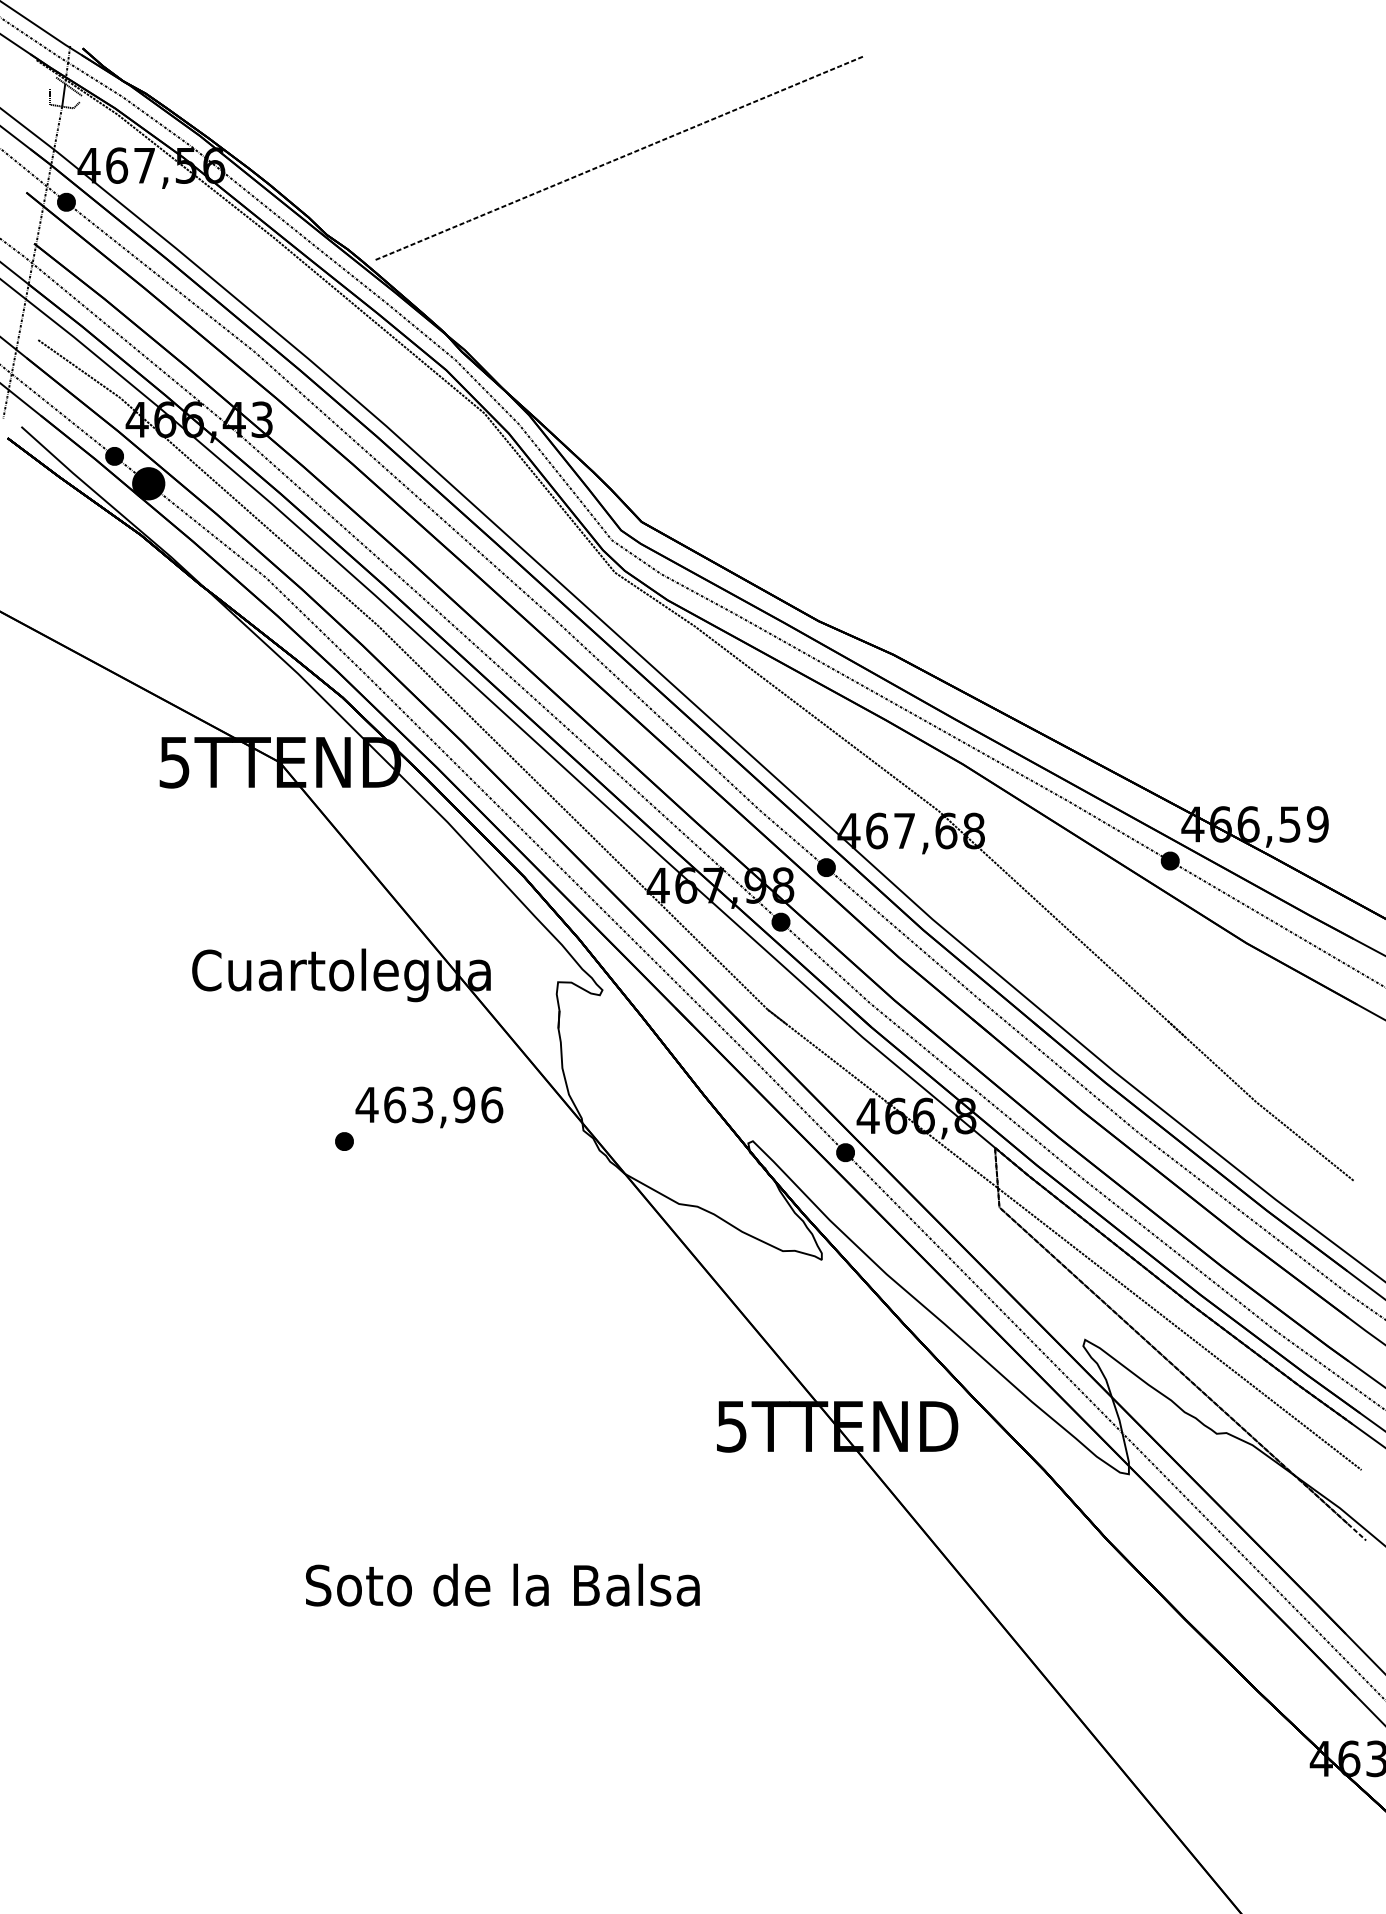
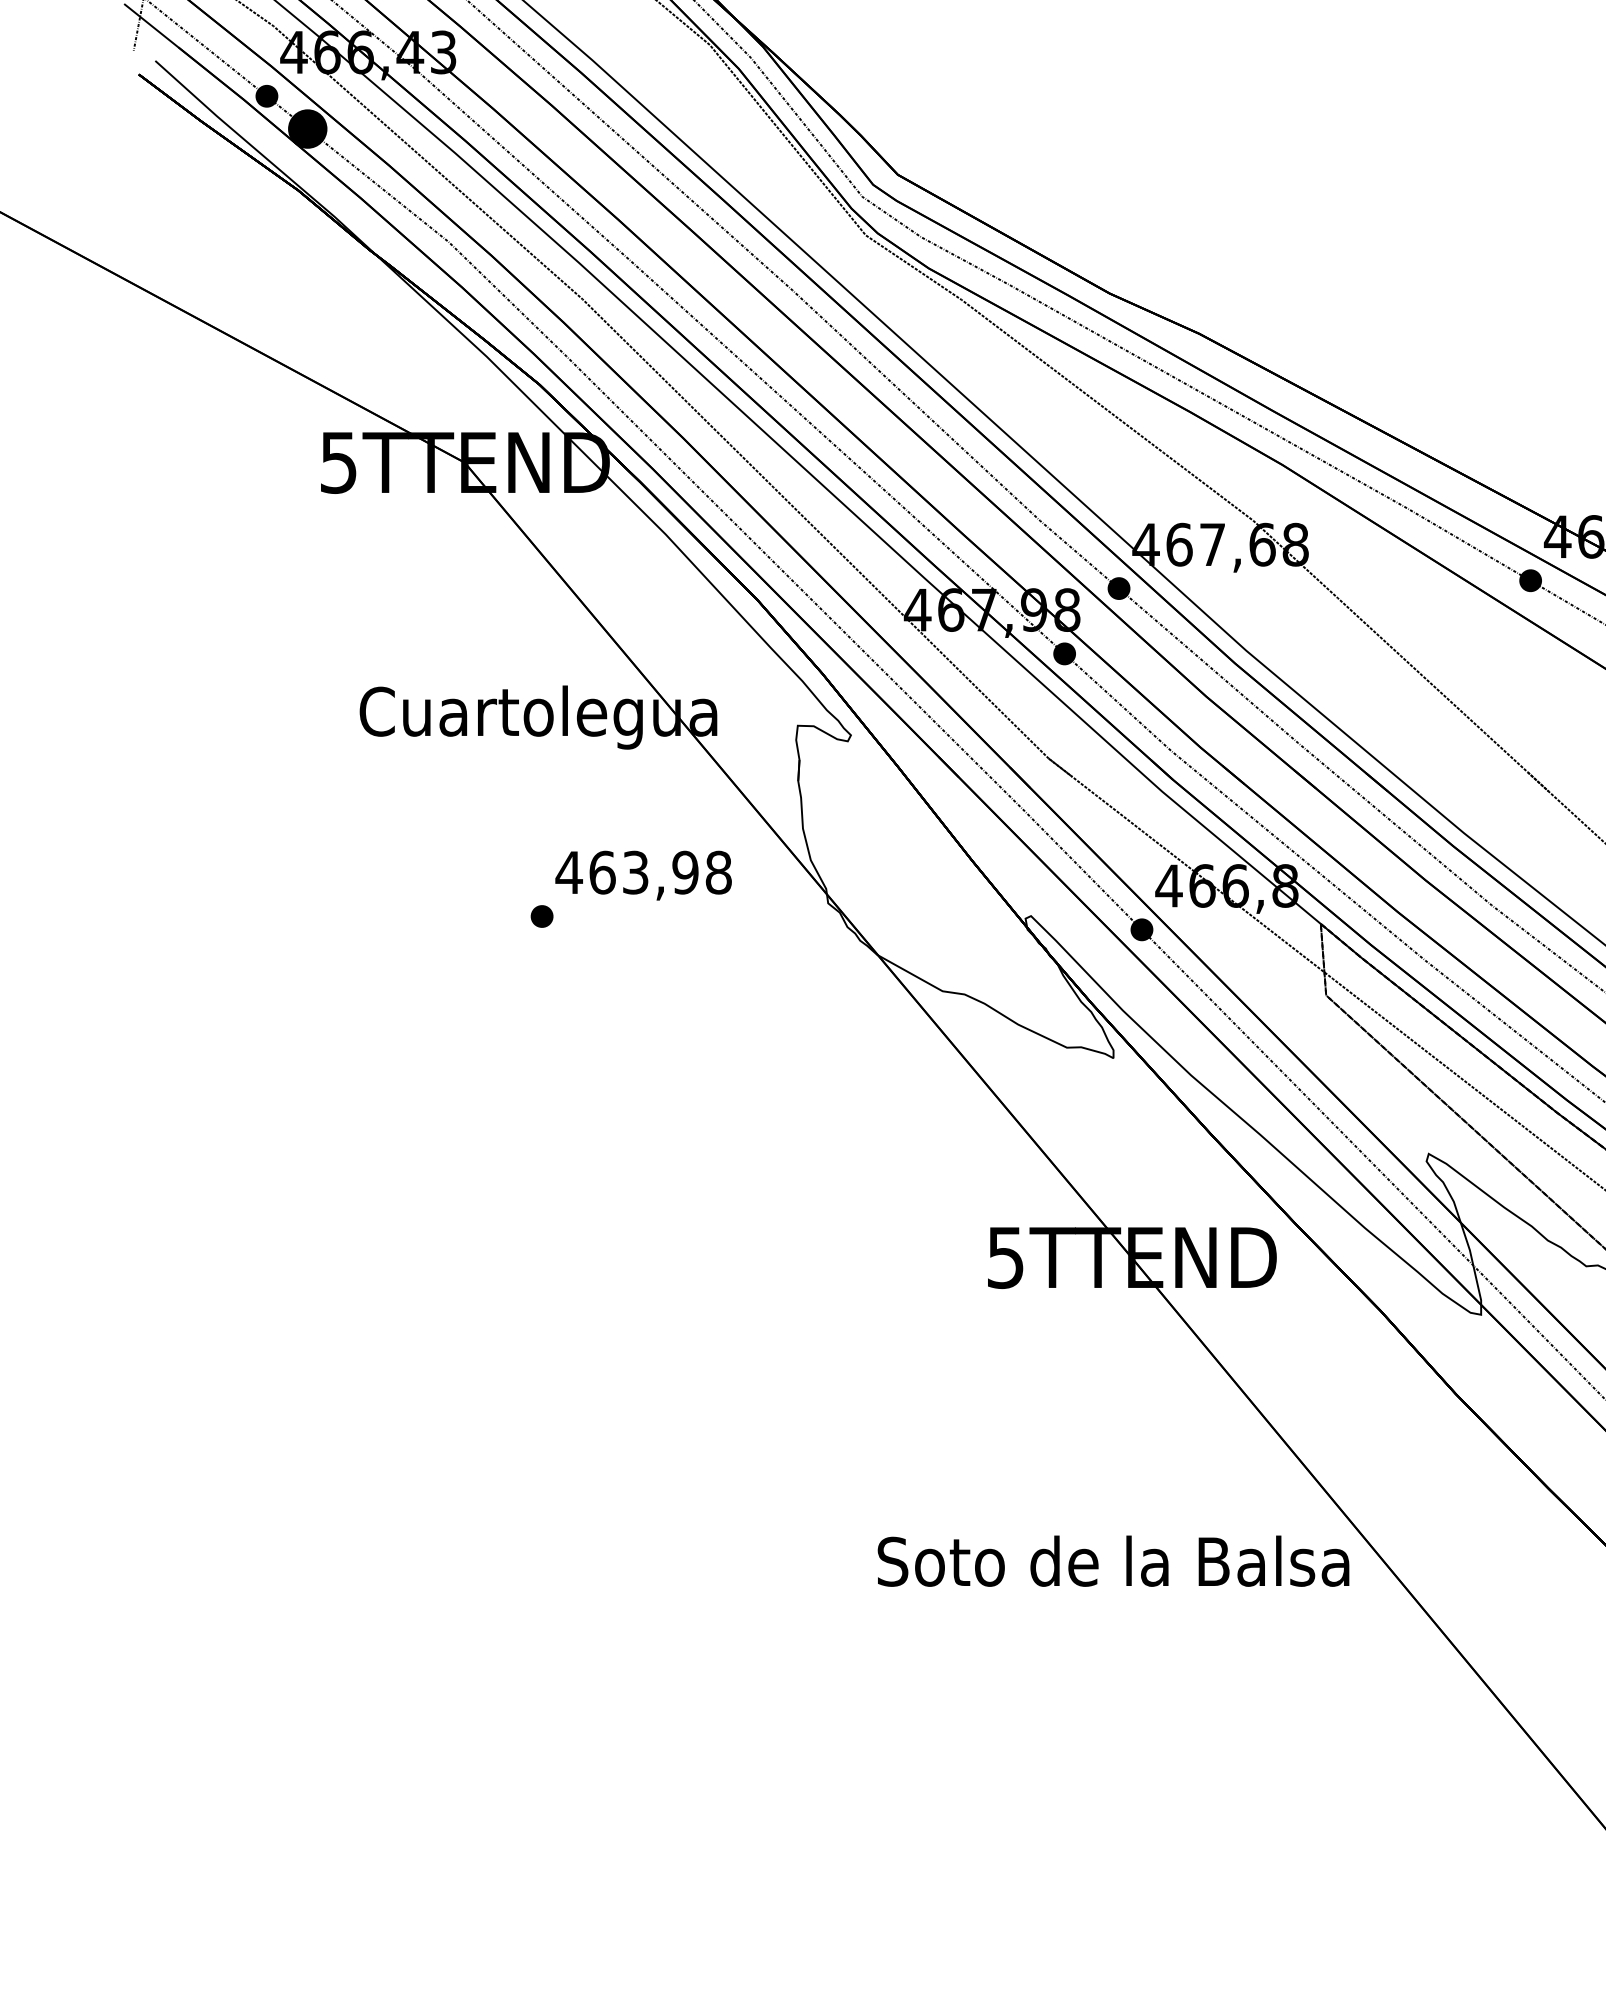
text: (492, 1104) -> (719, 872), 463,96 -> 463,98
text: (502, 1584) -> (1113, 1560), moved

